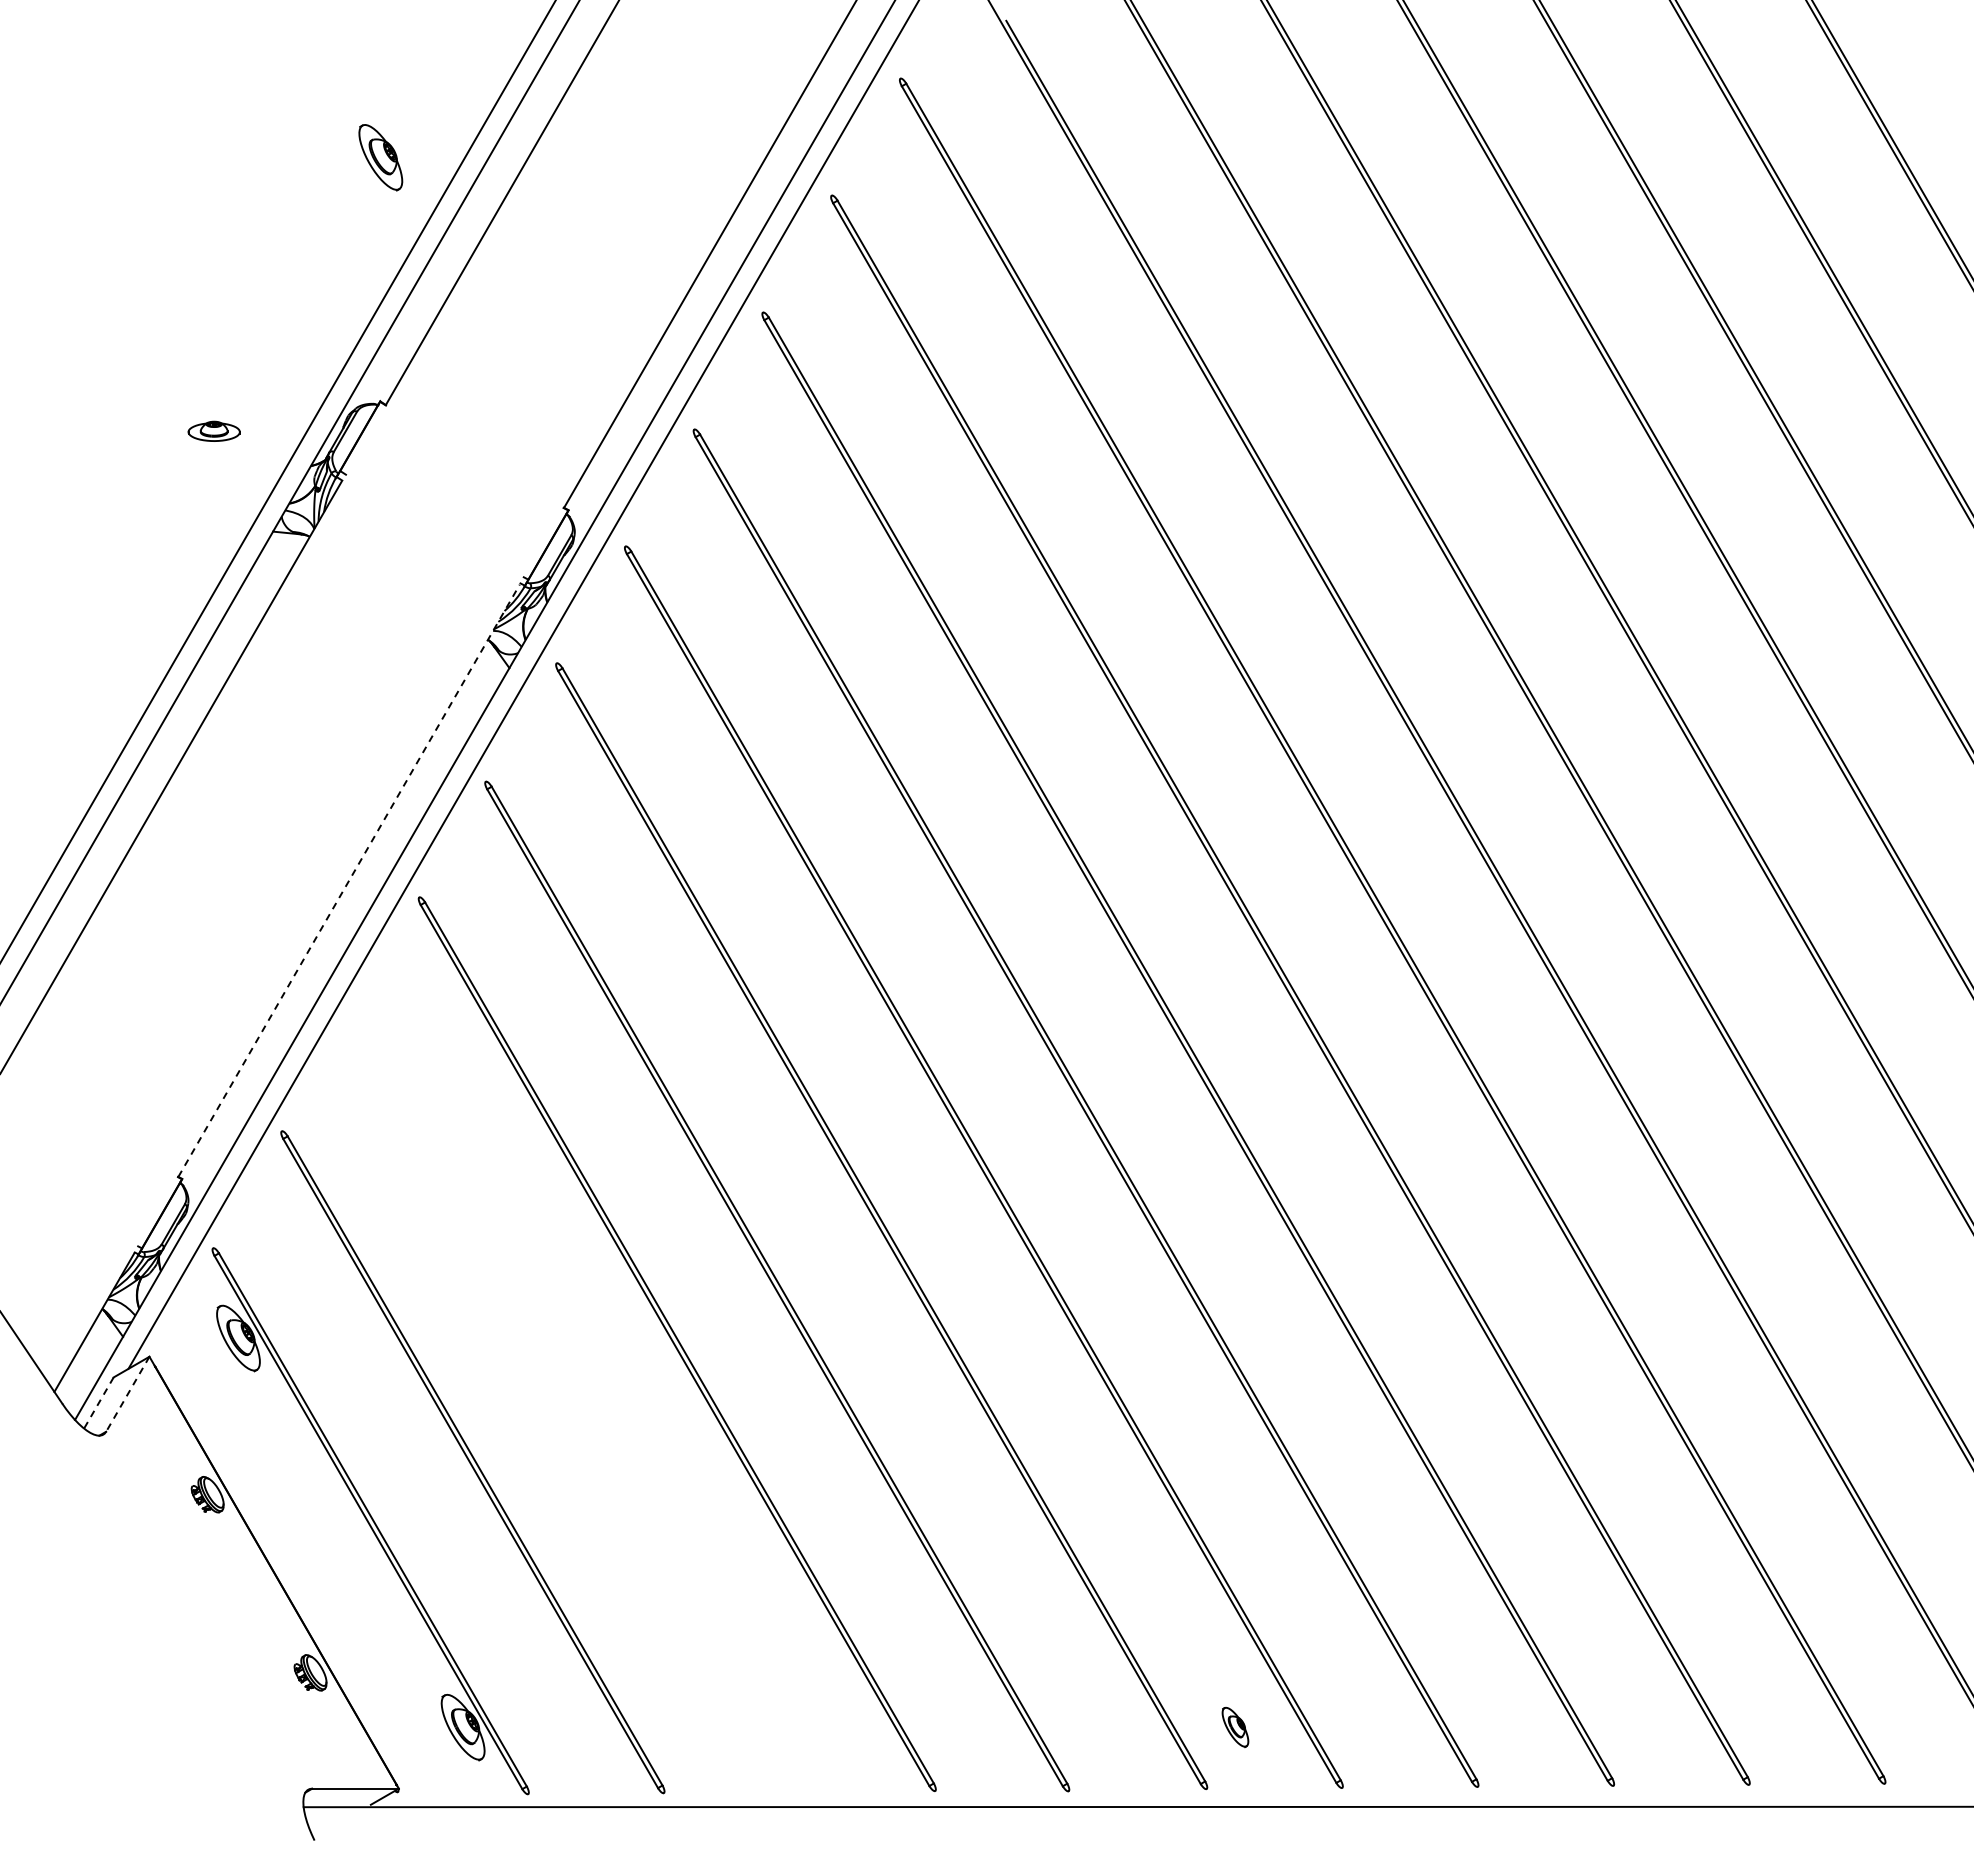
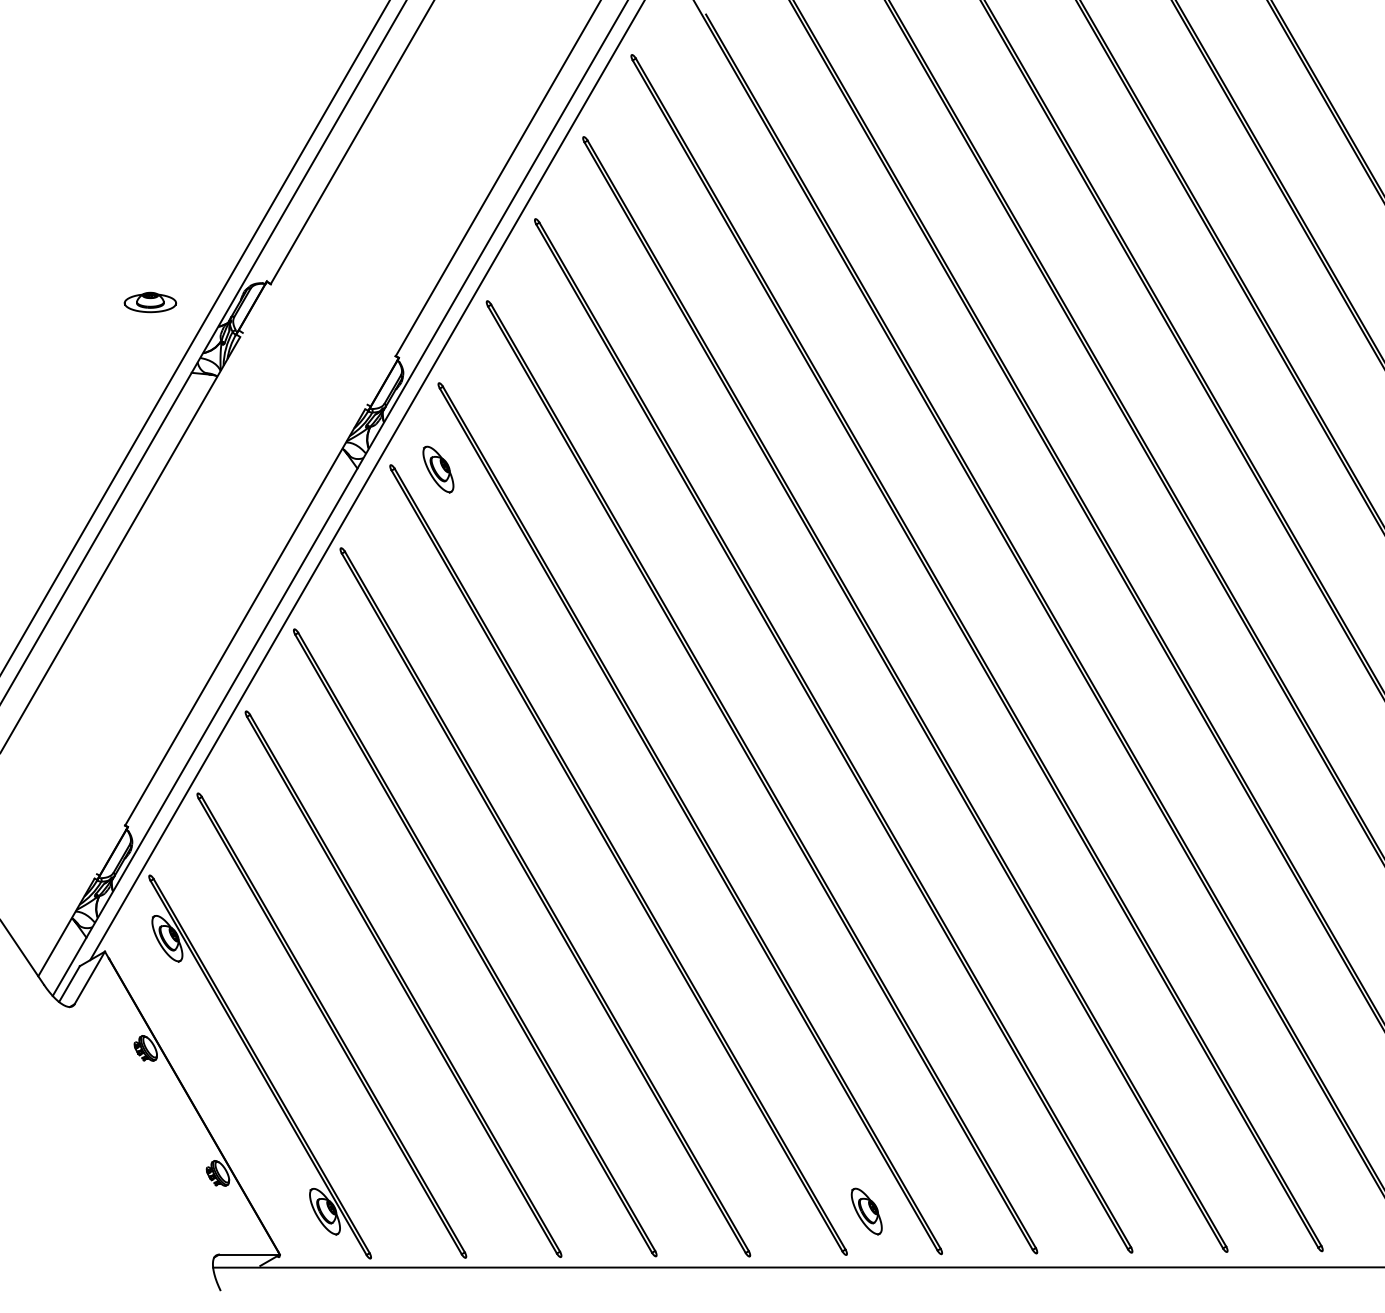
part: (380, 157) -> (438, 469), moved
part: (213, 431) -> (149, 302), size x1.43
line: (349, 880) -> (245, 617), dashed -> solid
line: (127, 1394) -> (89, 978), dashed -> solid
line: (98, 1403) -> (69, 984), dashed -> solid
part: (575, 1403) -> (403, 984), added
part: (1235, 1727) -> (866, 1211), size x1.67

